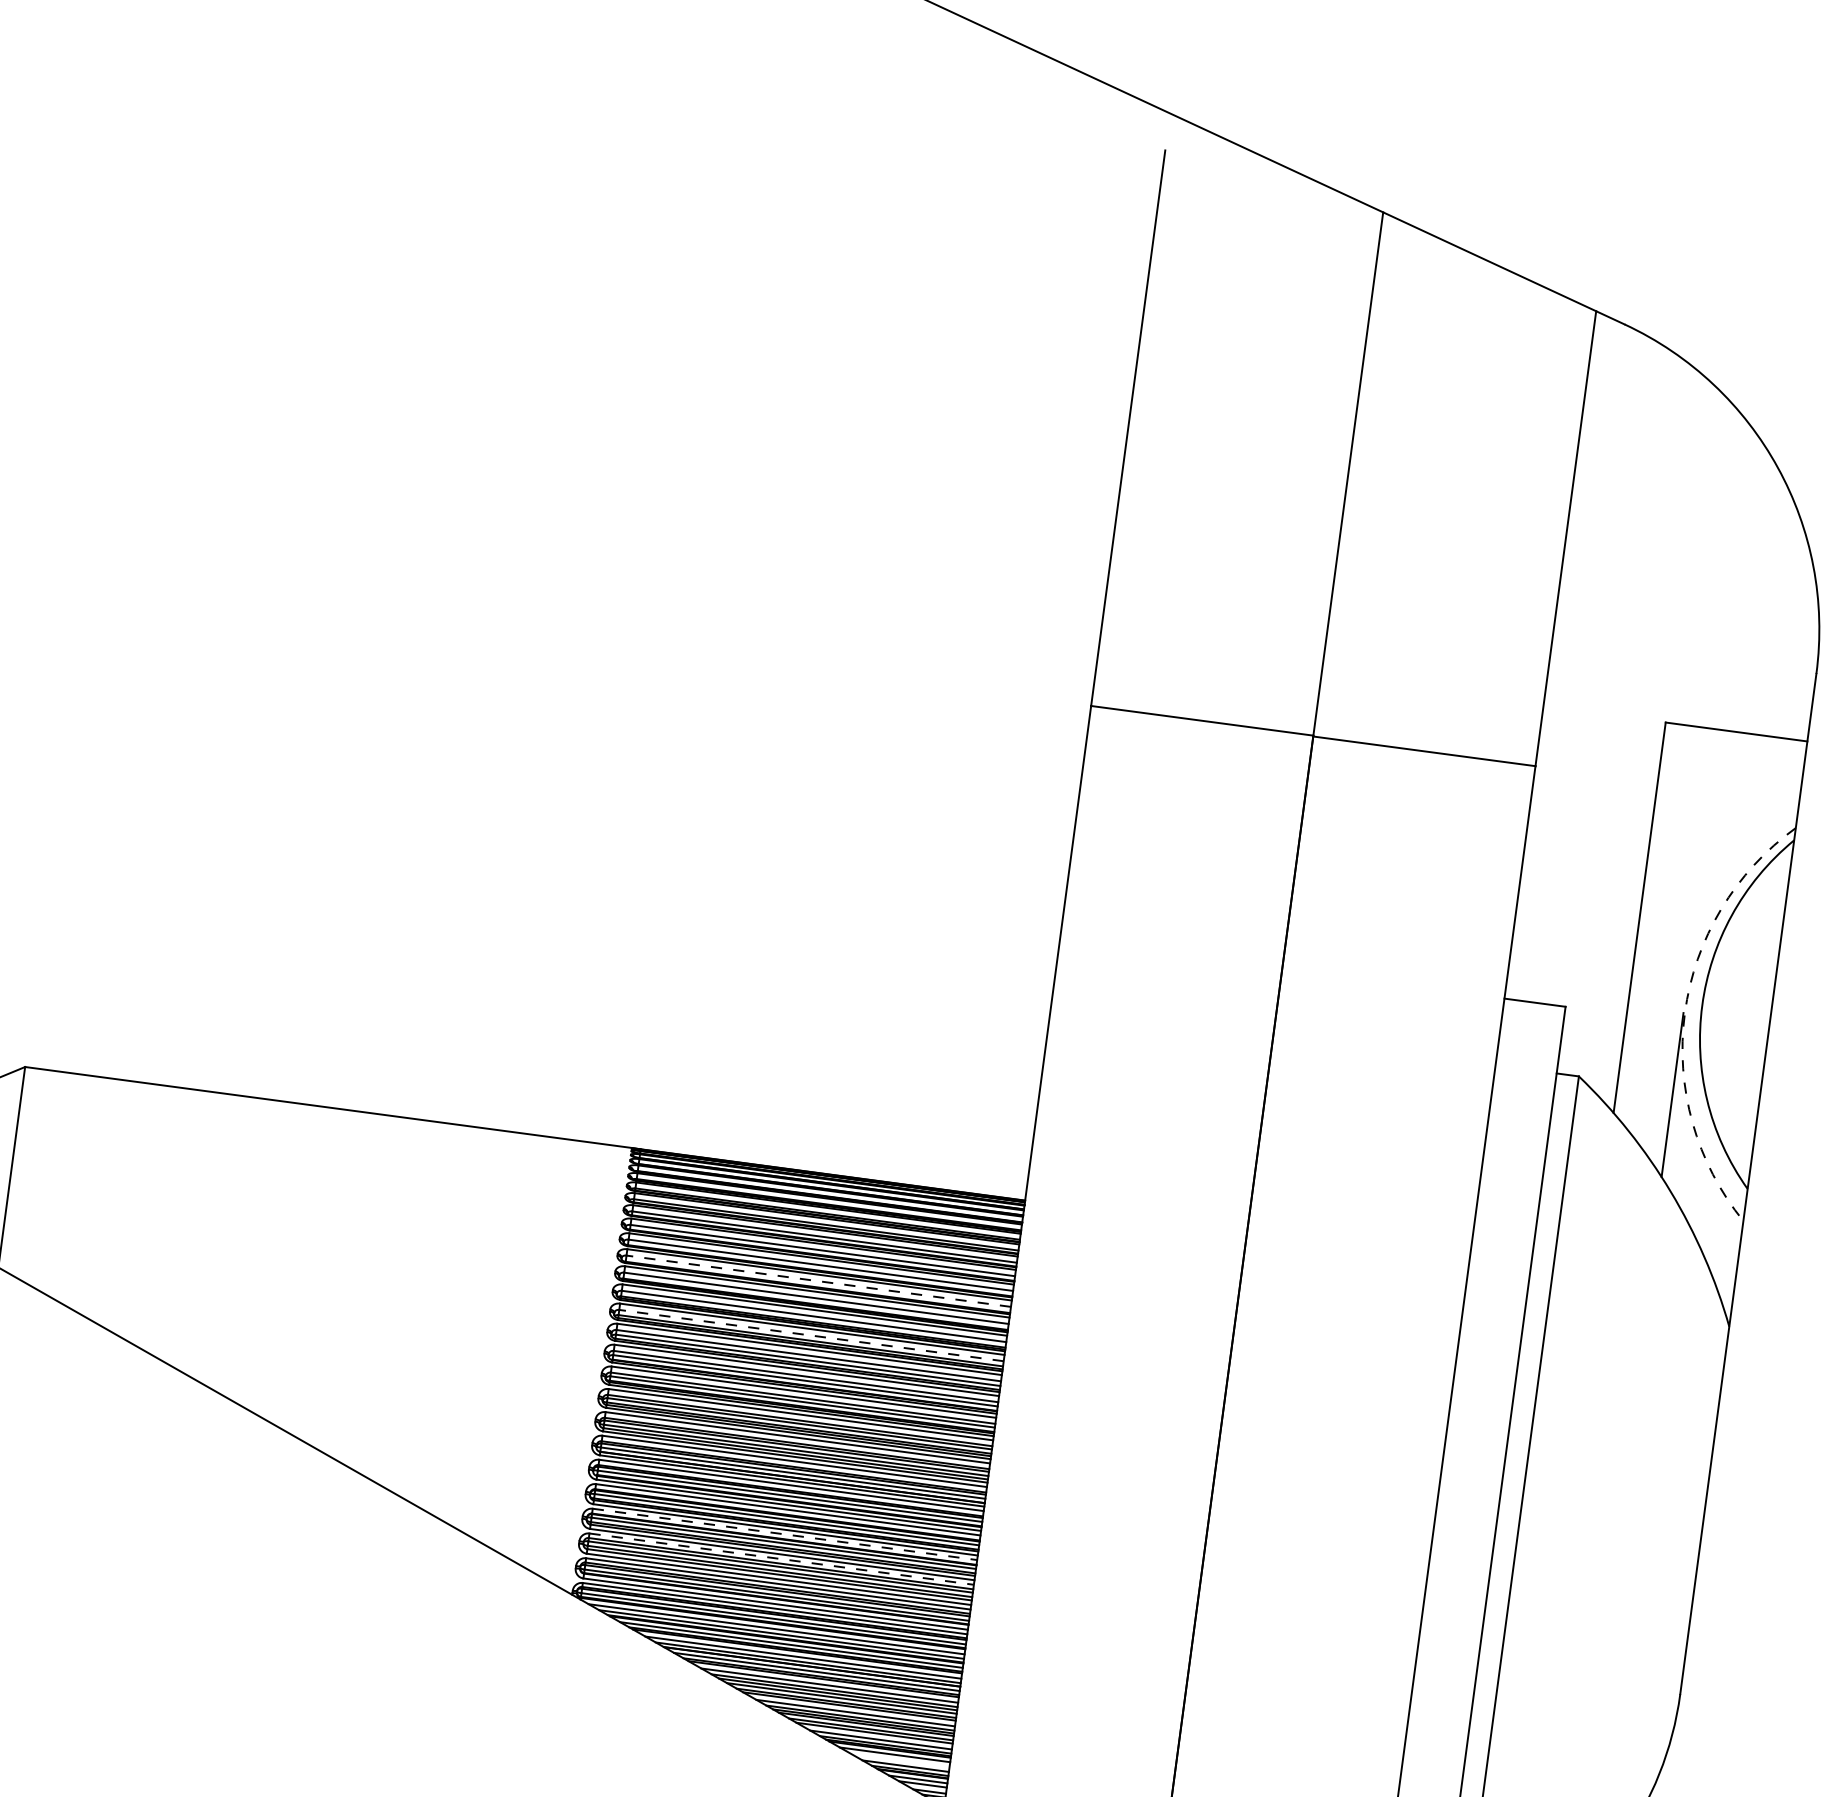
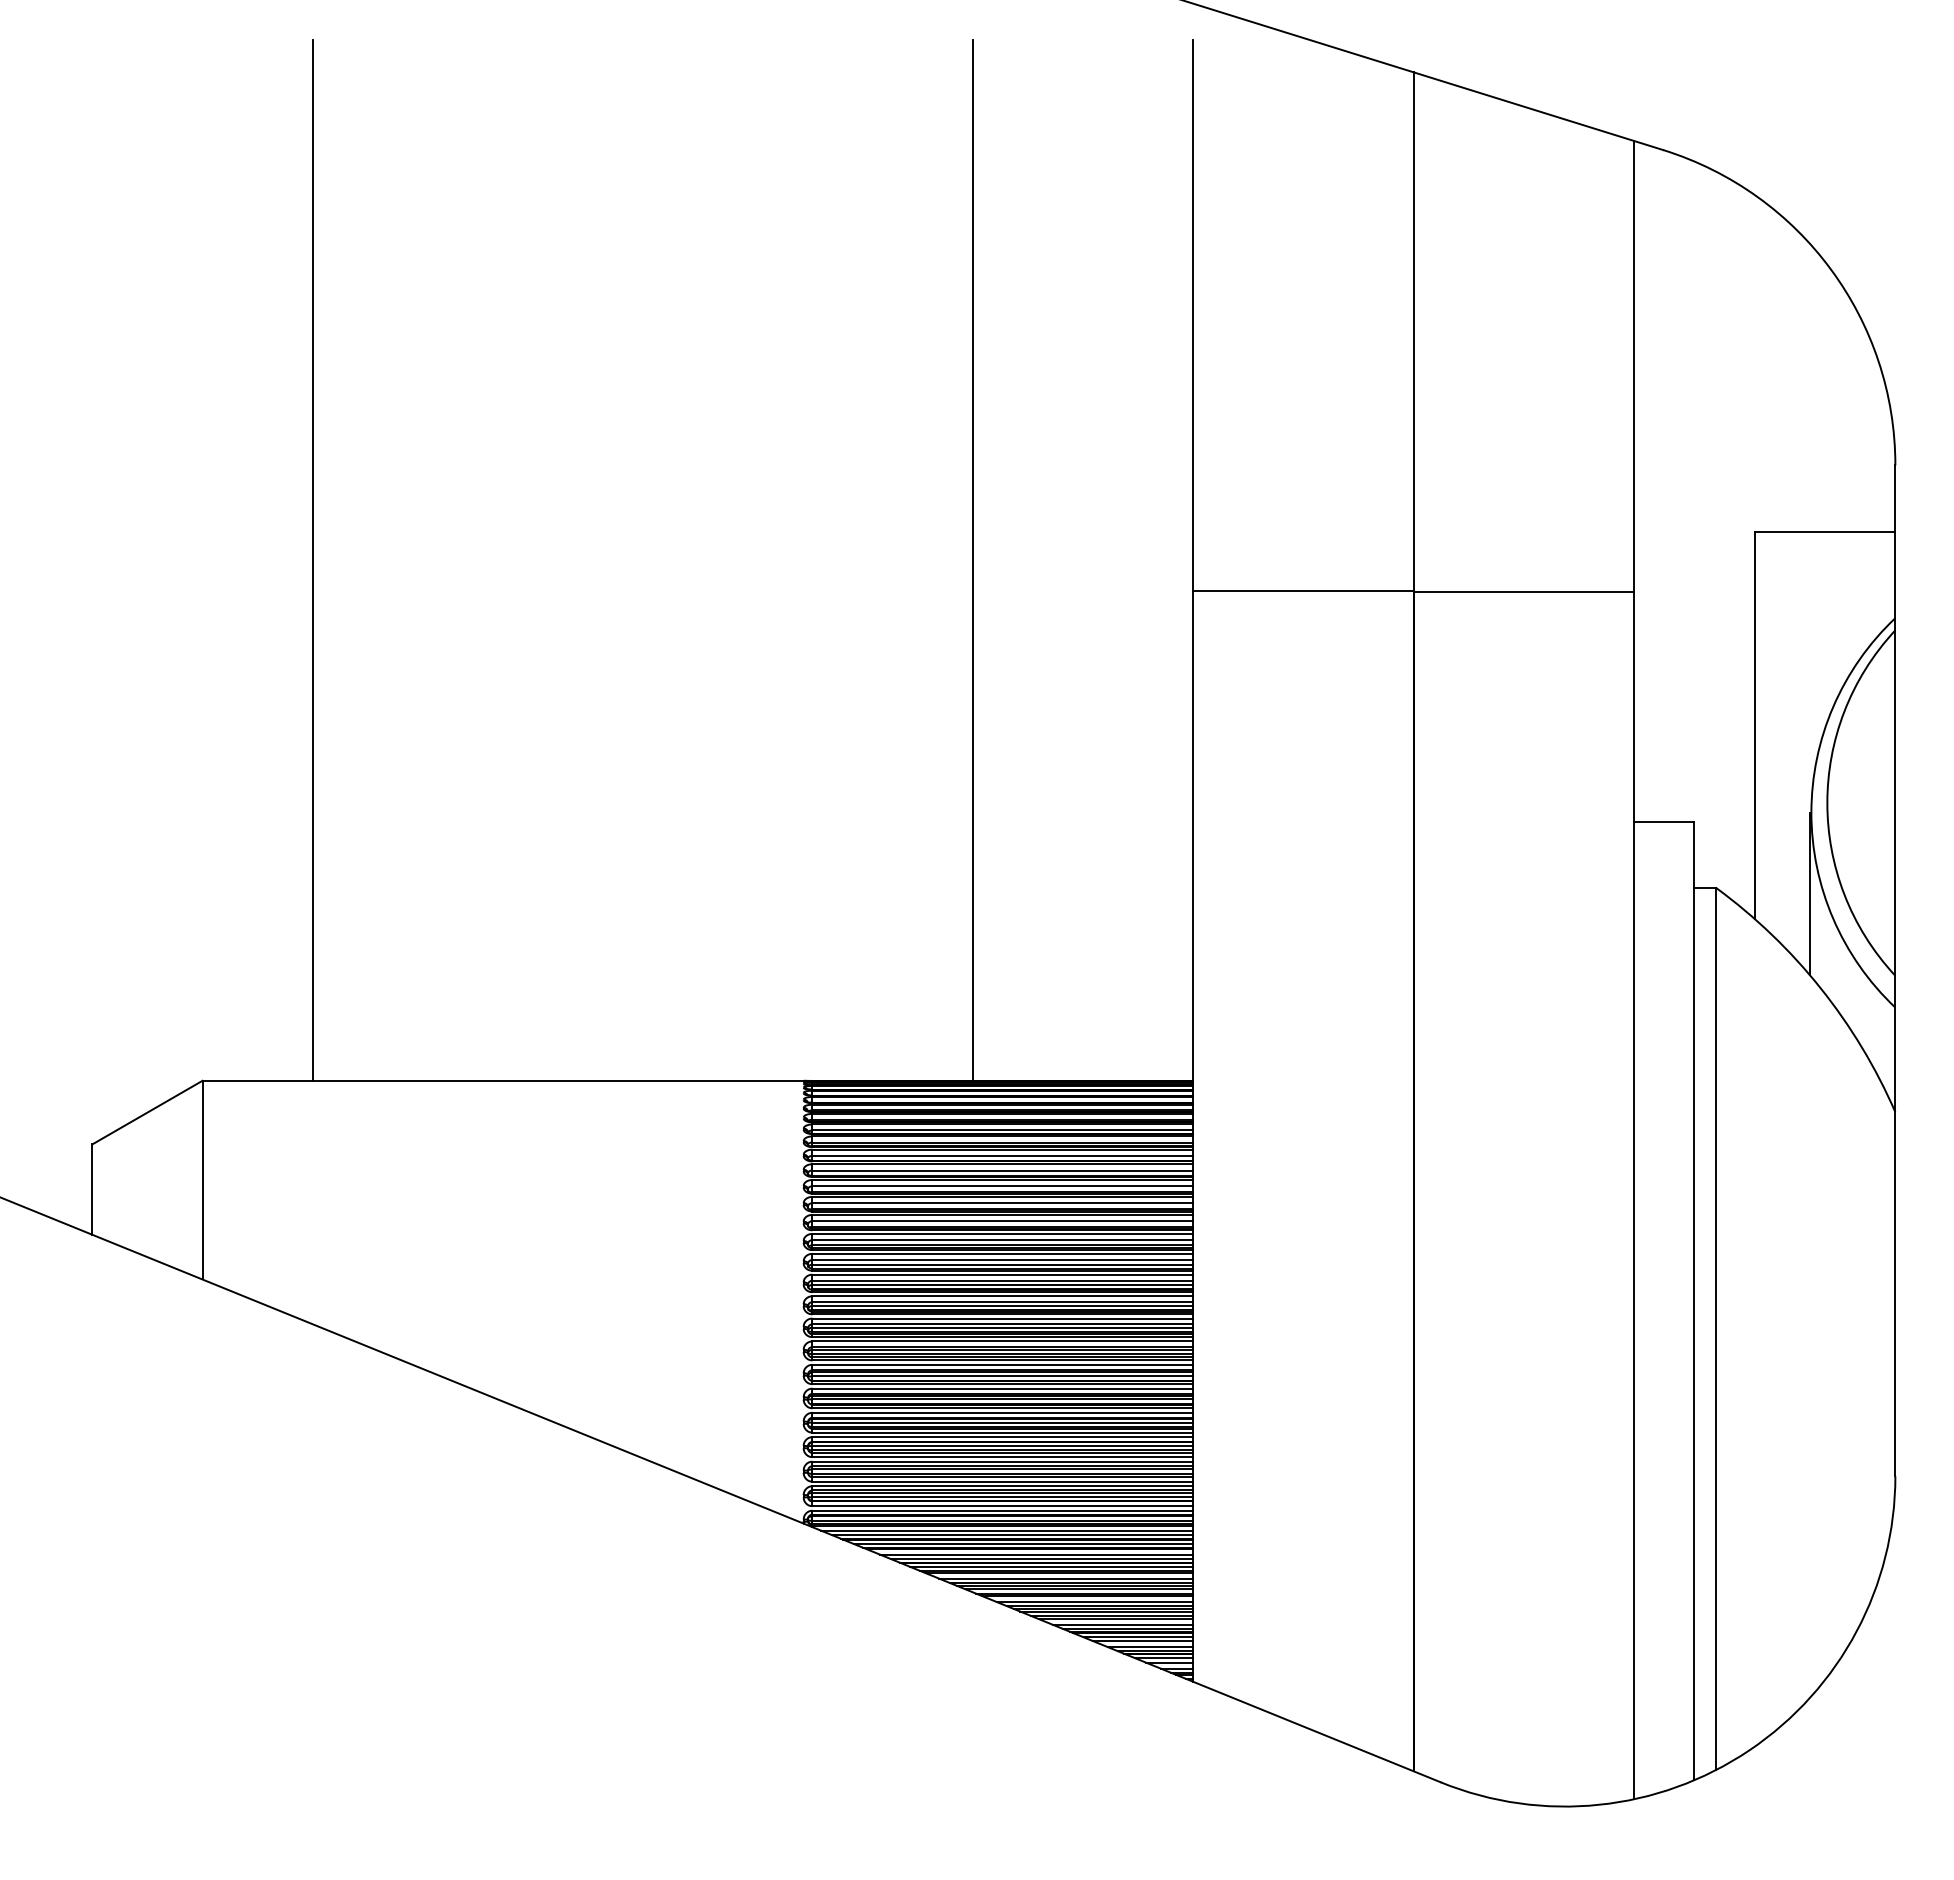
line: (206, 556) -> (312, 560), added
line: (873, 645) -> (973, 560), added
arc: (1685, 1012) -> (1811, 812), dashed -> solid
line: (818, 1281) -> (1002, 1186), dashed -> solid
line: (810, 1335) -> (1002, 1240), dashed -> solid
line: (785, 1534) -> (1003, 1437), dashed -> solid
line: (782, 1559) -> (1003, 1461), dashed -> solid
line: (899, 1759) -> (1143, 1641), added

